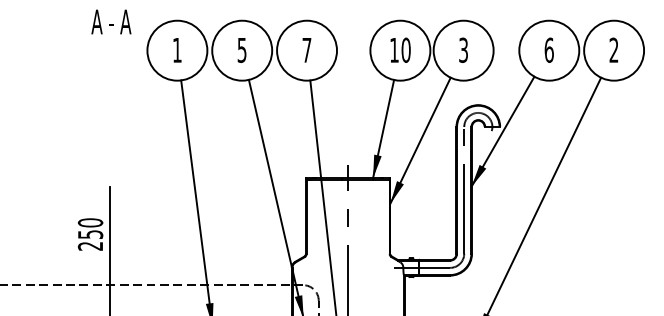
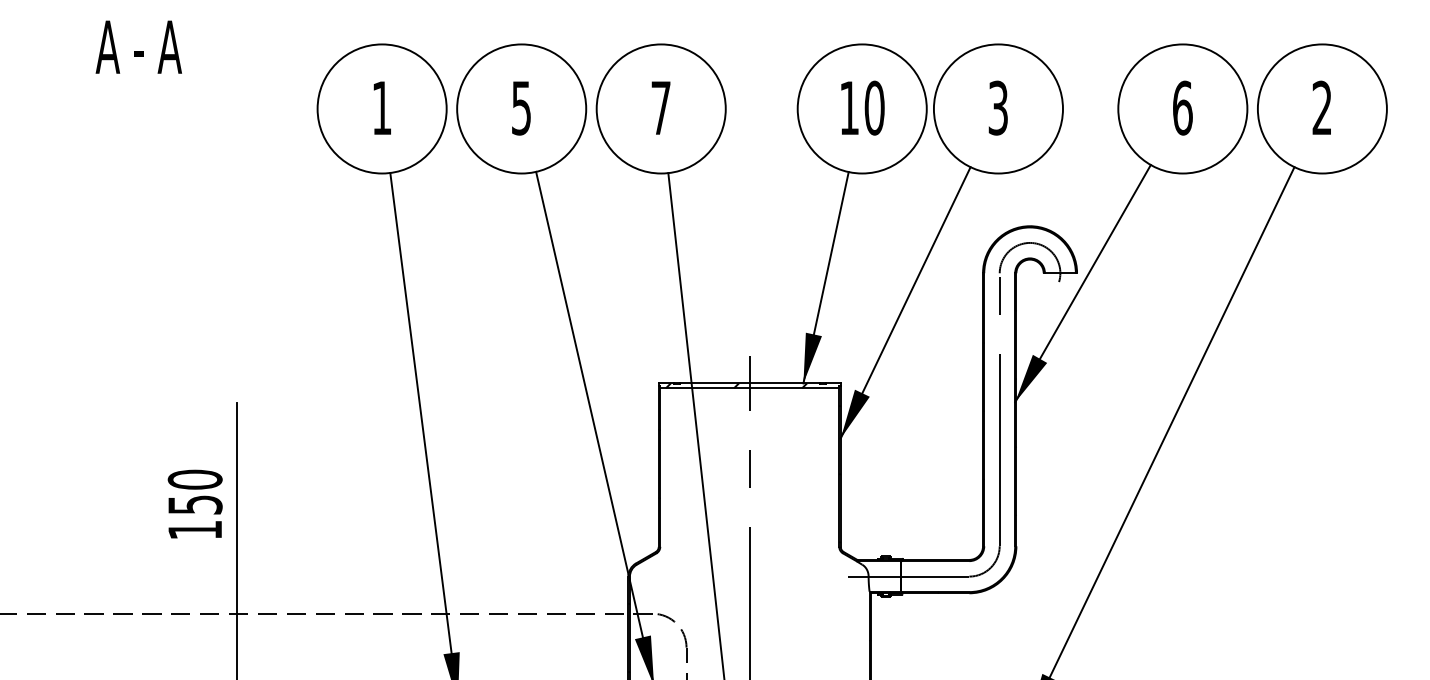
text: (111, 21) -> (139, 46), moved
text: (89, 246) -> (192, 530), 250 -> 150

